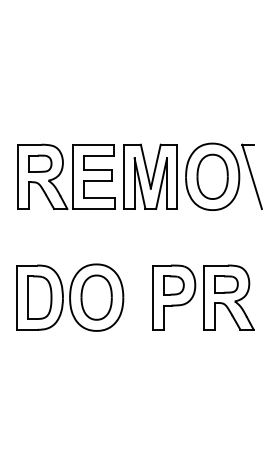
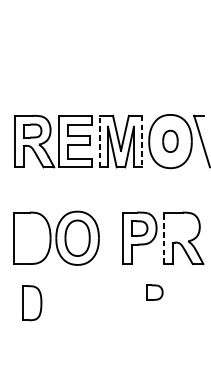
line: (124, 176) -> (99, 141), solid -> dashed
part: (212, 176) -> (170, 141), size x0.6
line: (177, 177) -> (142, 142), solid -> dashed
part: (226, 284) -> (181, 227), removed
part: (39, 297) -> (31, 303), moved
line: (204, 297) -> (163, 238), solid -> dashed
part: (192, 365) -> (154, 292), added

